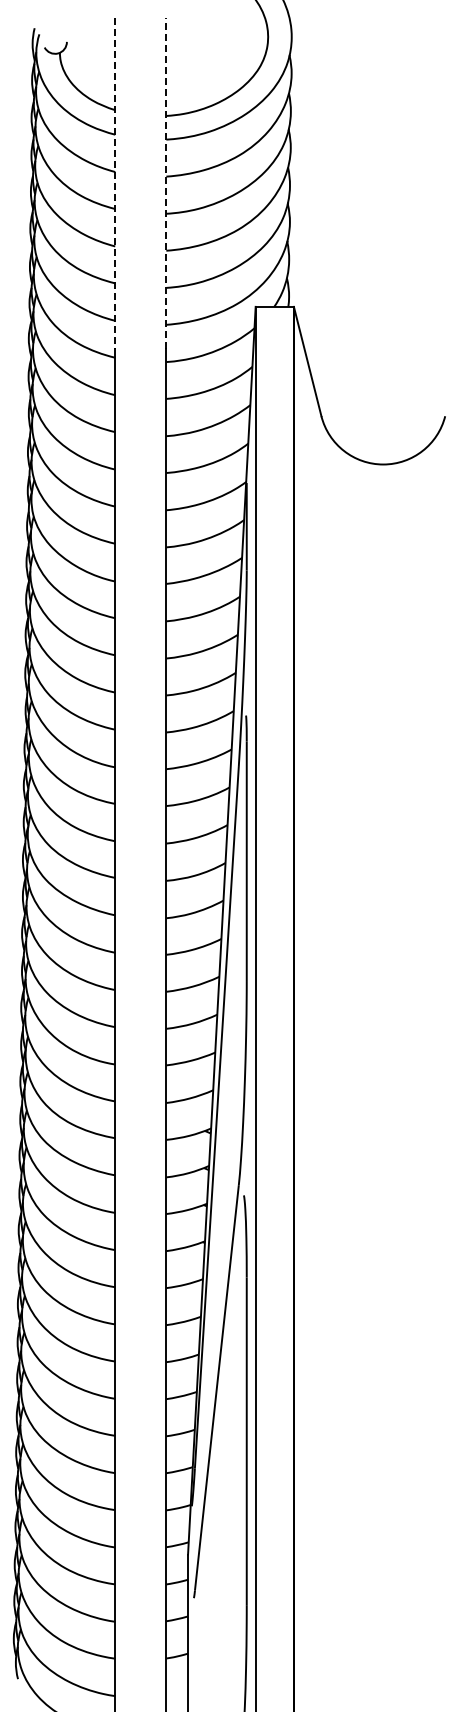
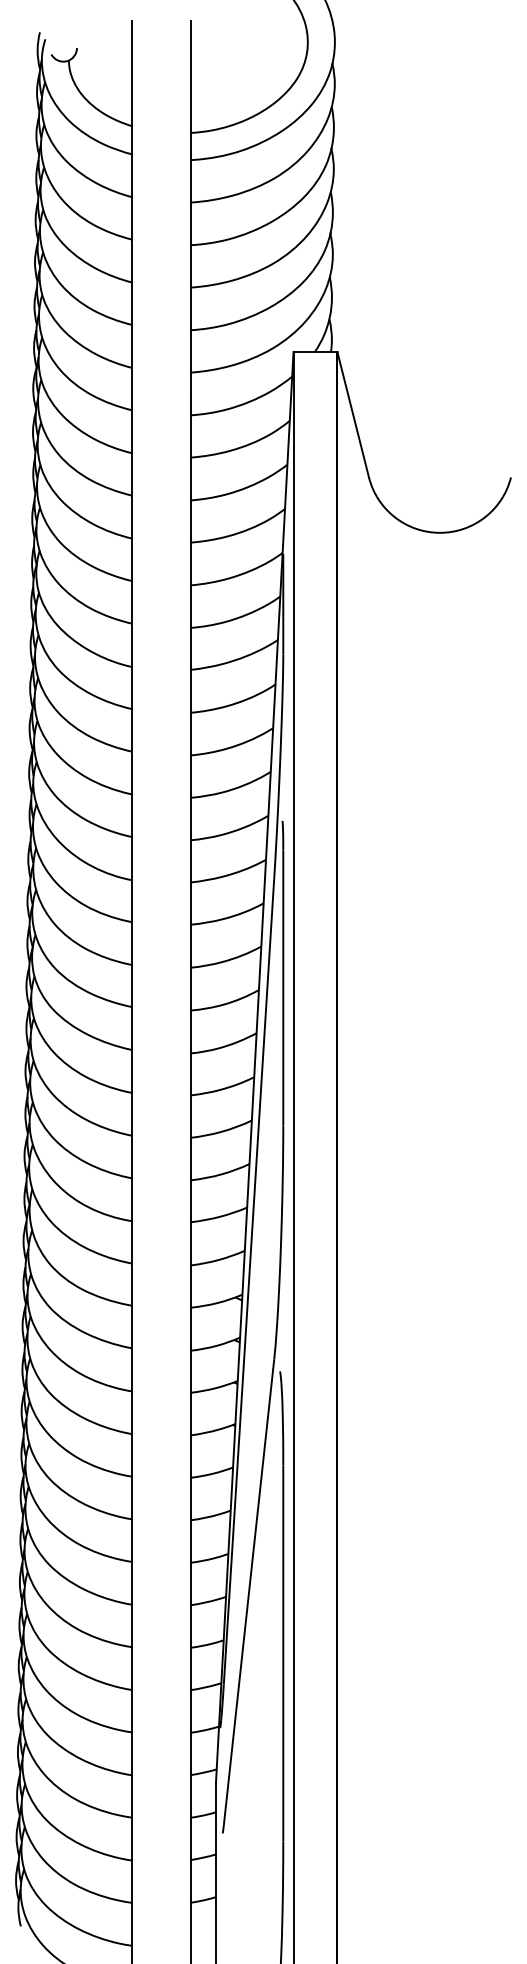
line: (166, 182) -> (191, 209), dashed -> solid
line: (115, 183) -> (132, 210), dashed -> solid

